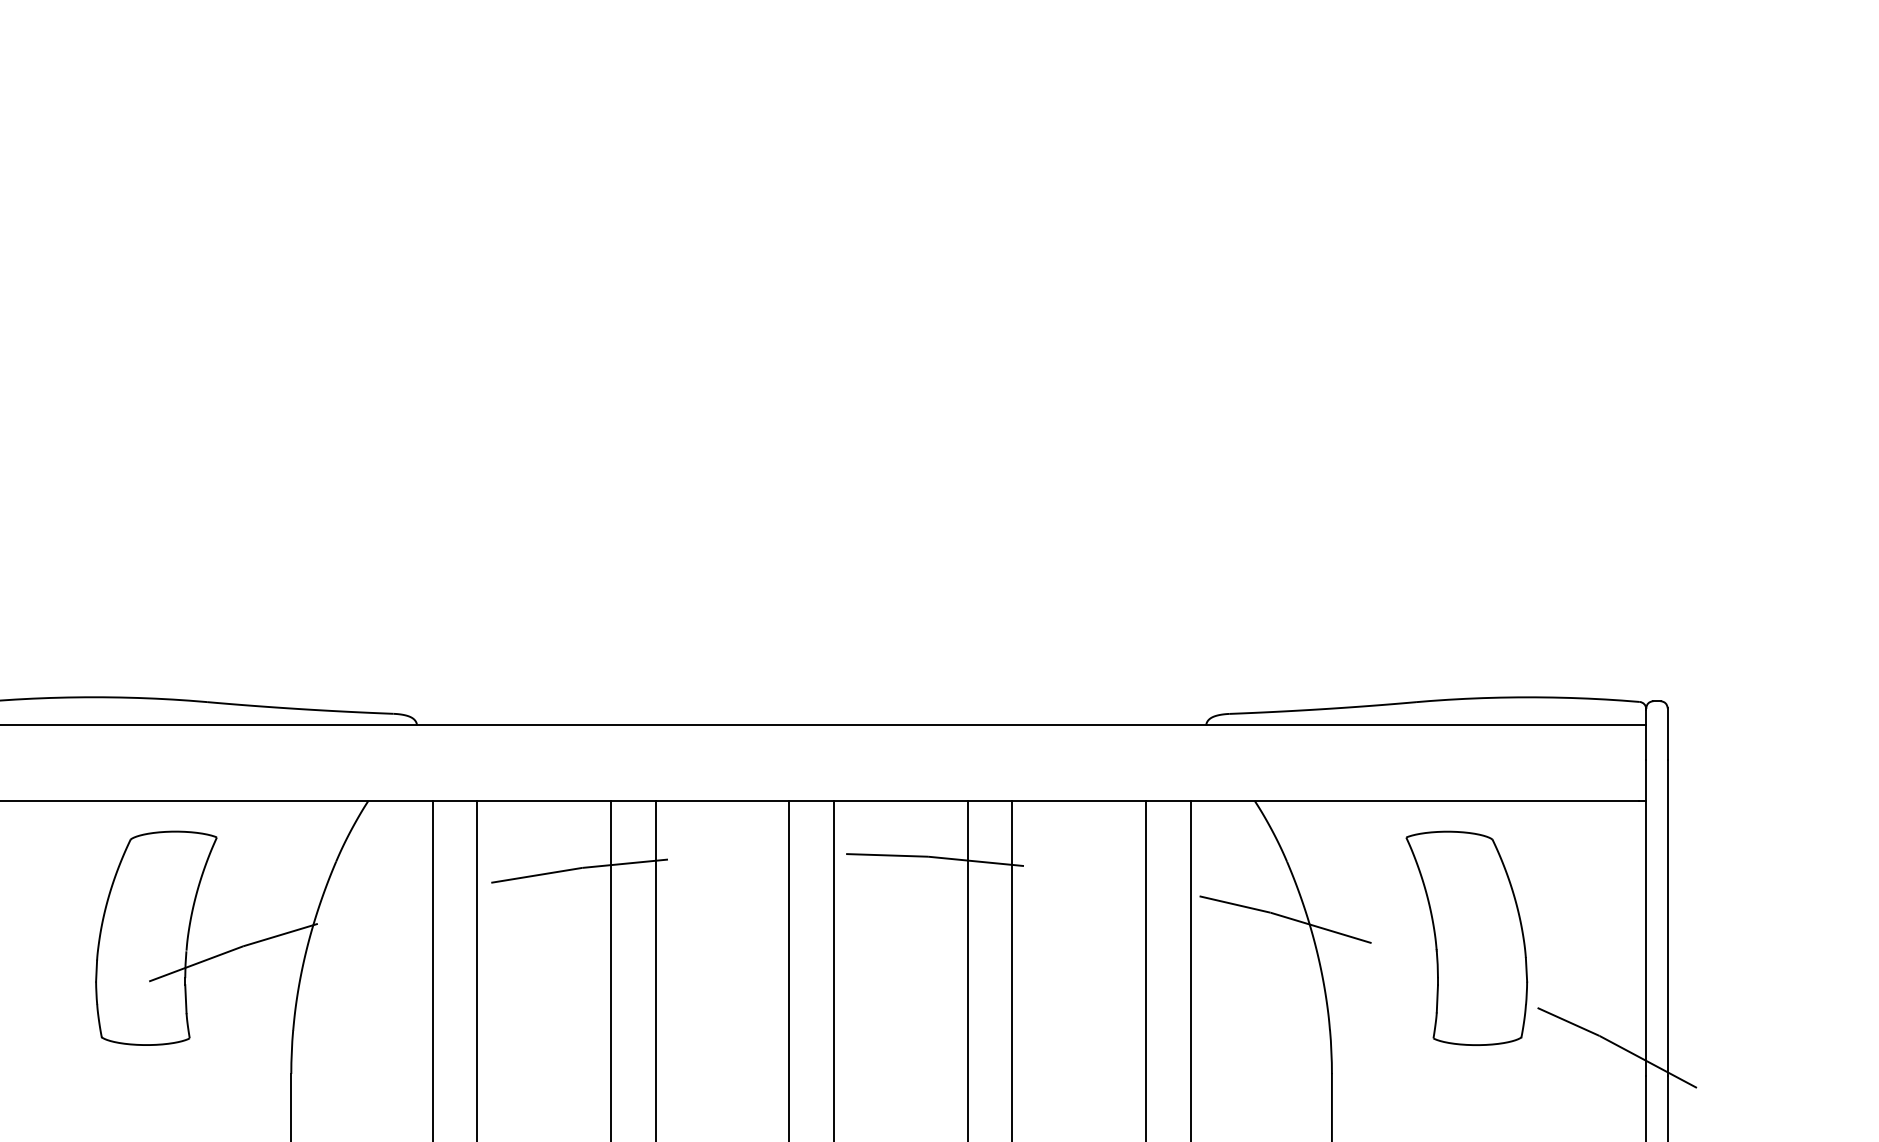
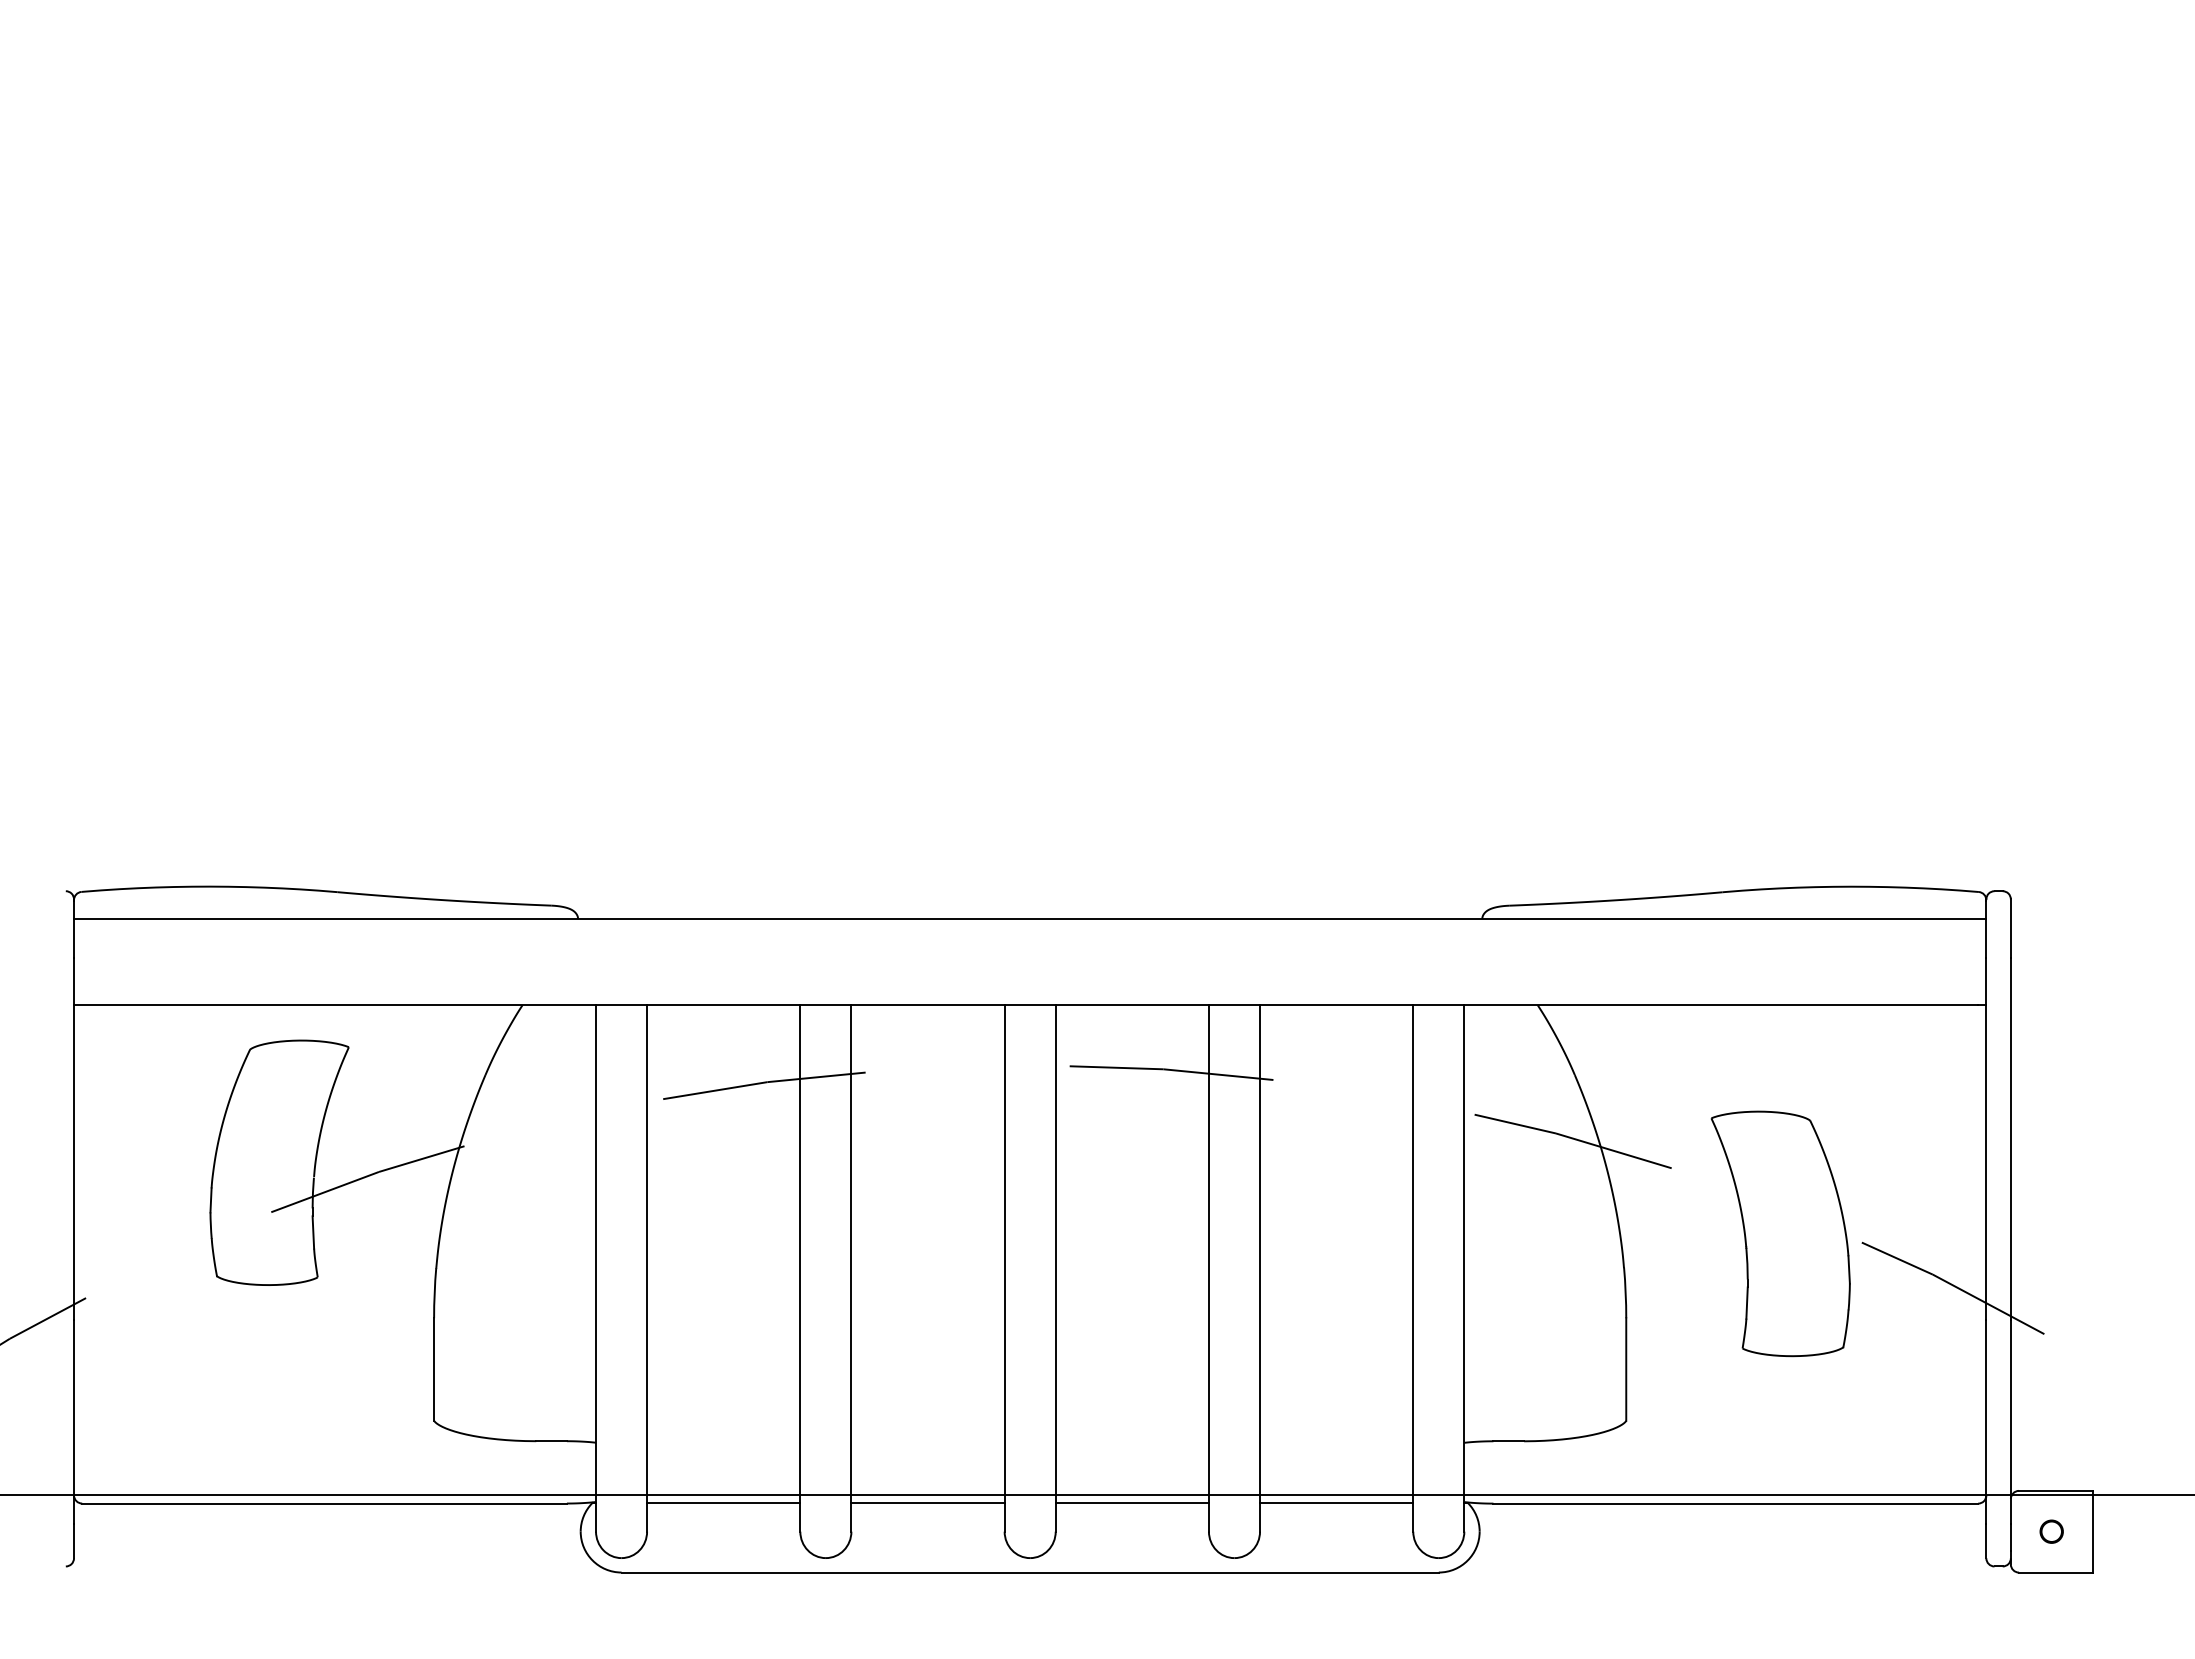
part: (1466, 938) -> (1780, 1233), moved

